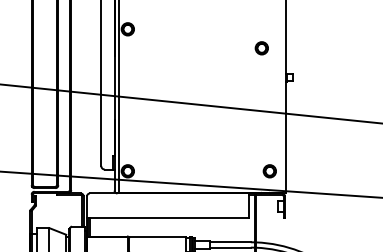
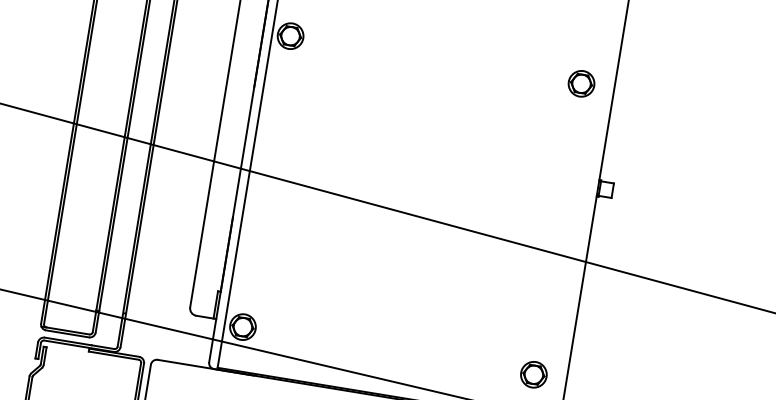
part: (261, 48) -> (580, 84), moved

